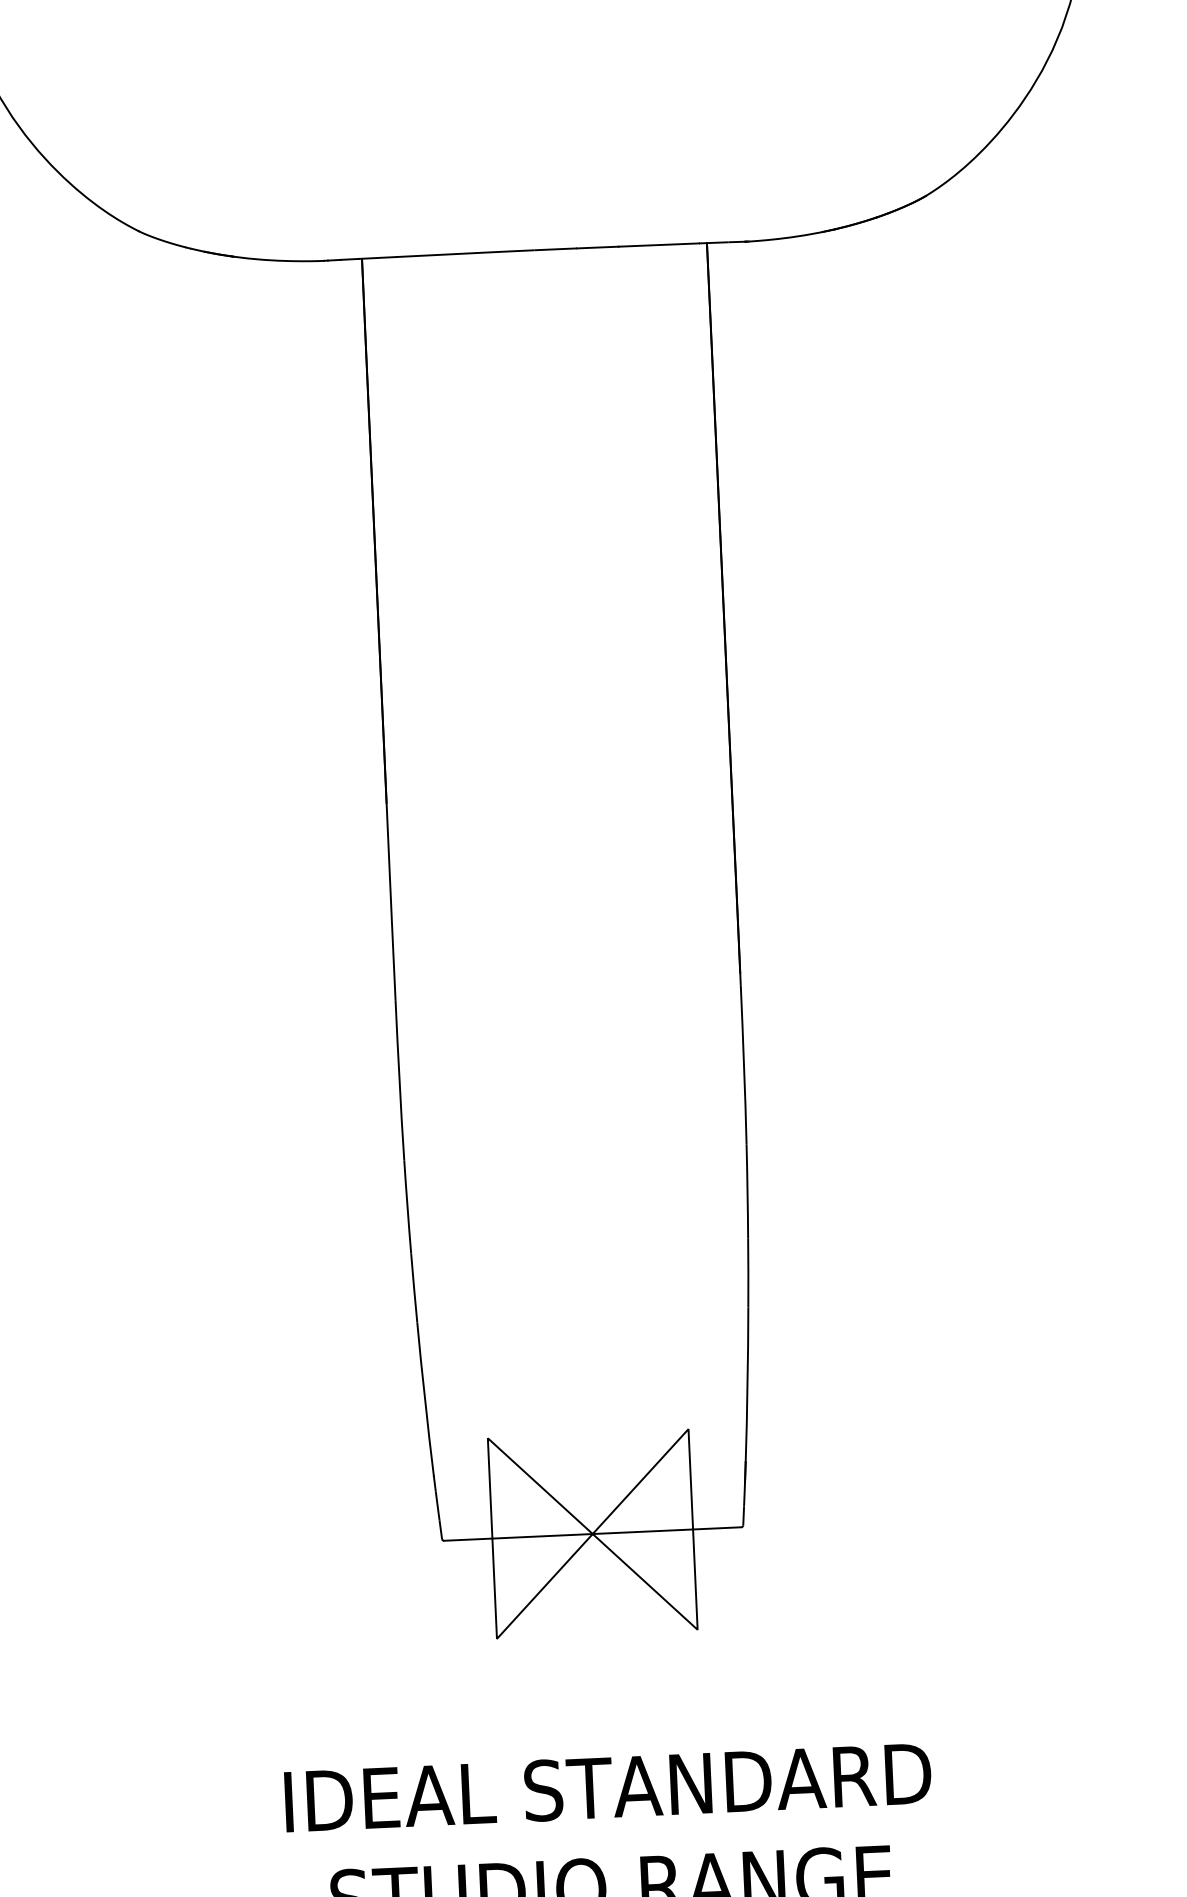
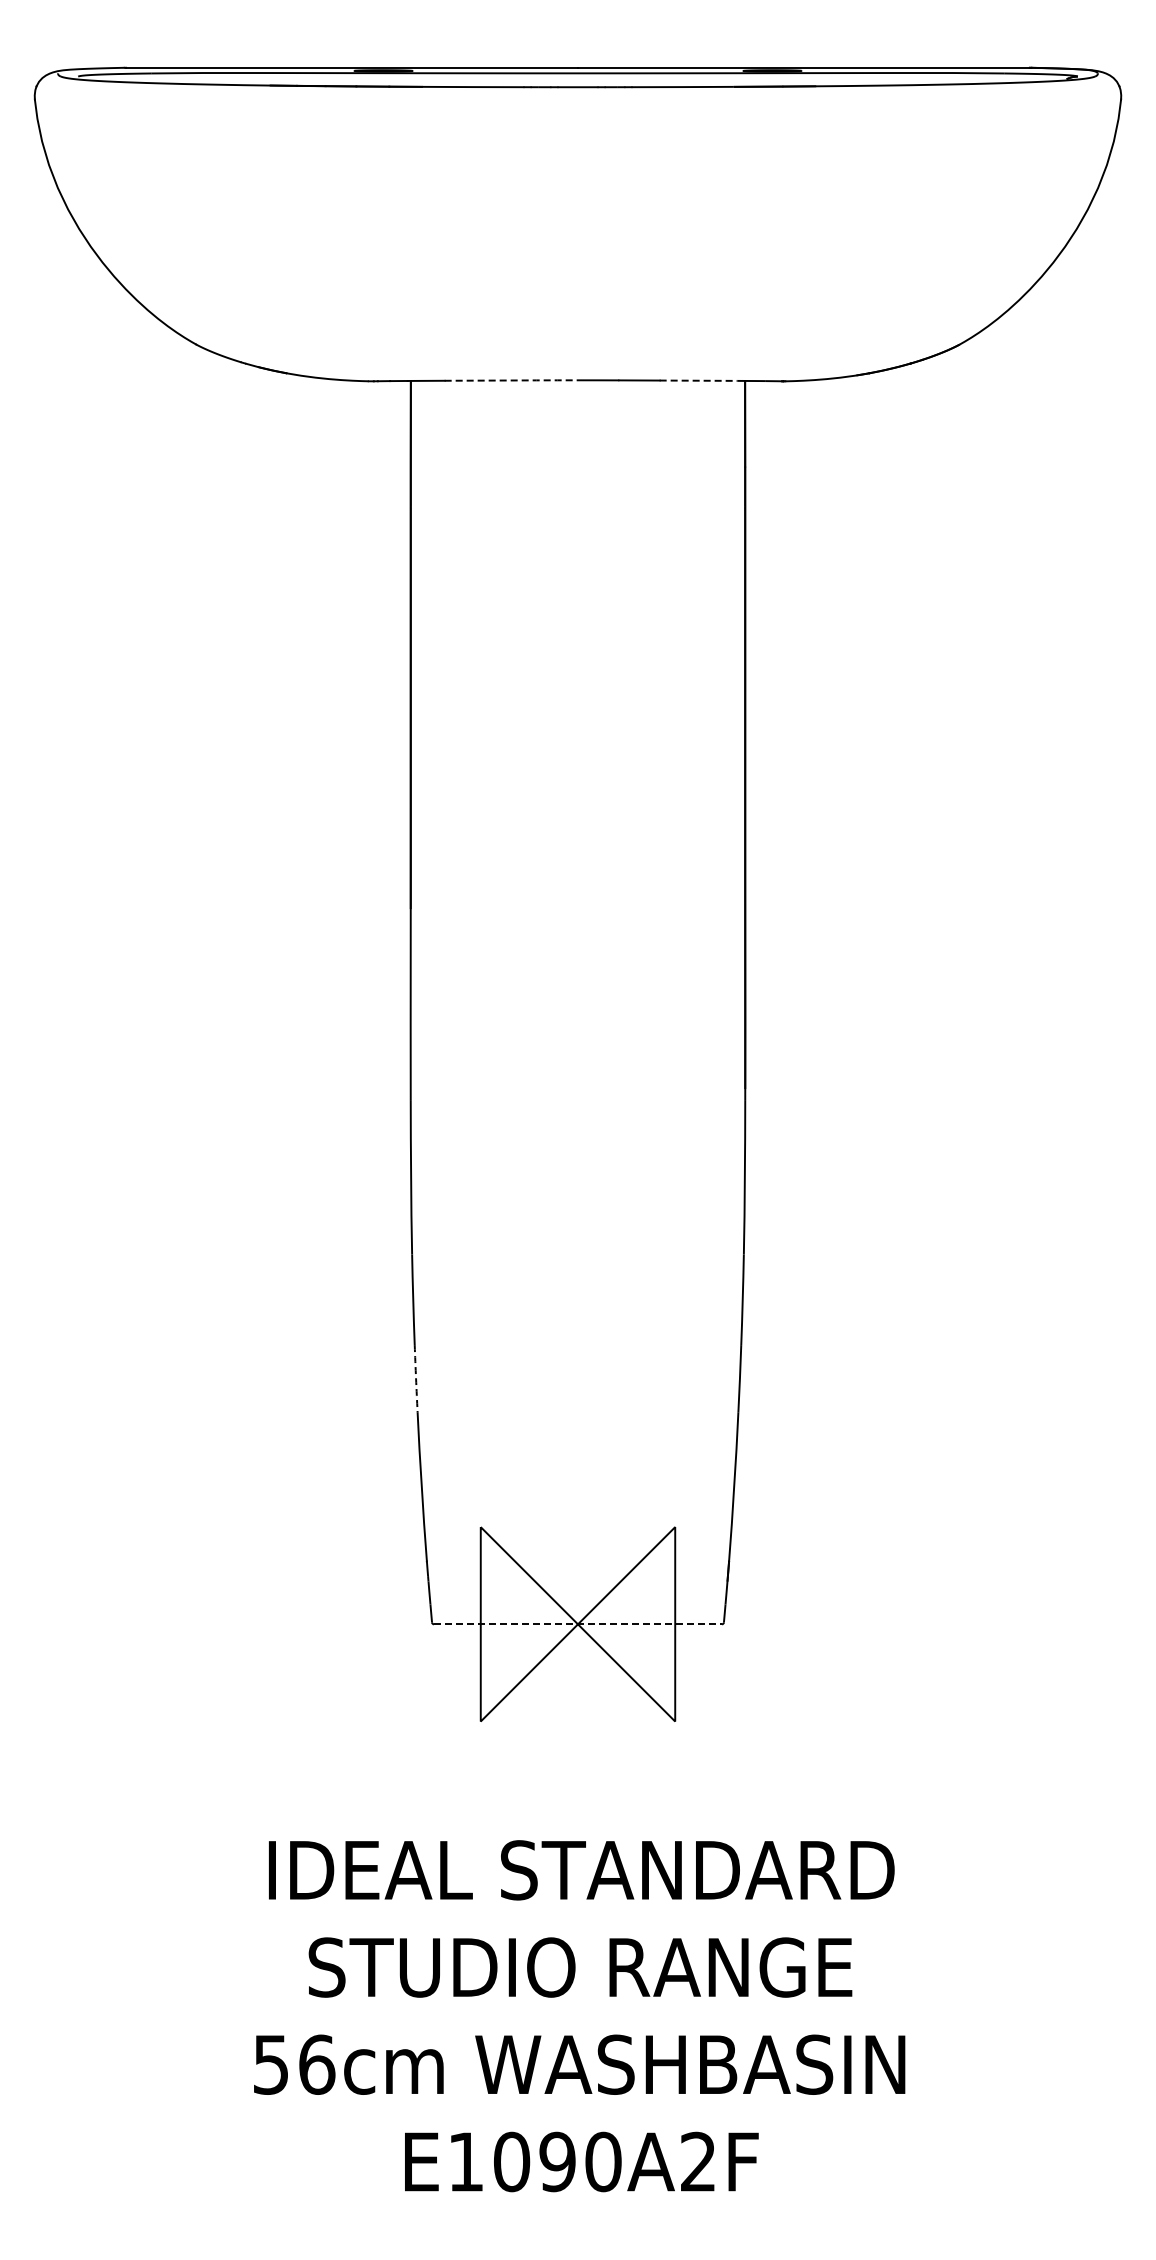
line: (658, 244) -> (698, 380), solid -> dashed
line: (466, 253) -> (512, 380), solid -> dashed
arc: (414, 1287) -> (416, 1378), solid -> dashed
line: (593, 1534) -> (578, 1624), solid -> dashed

